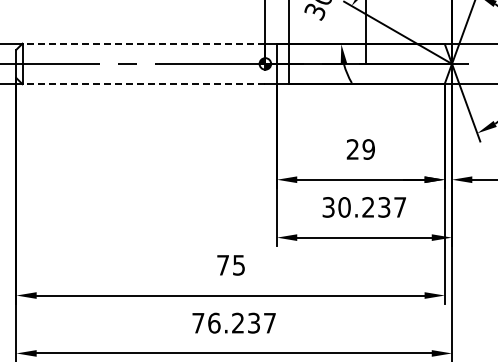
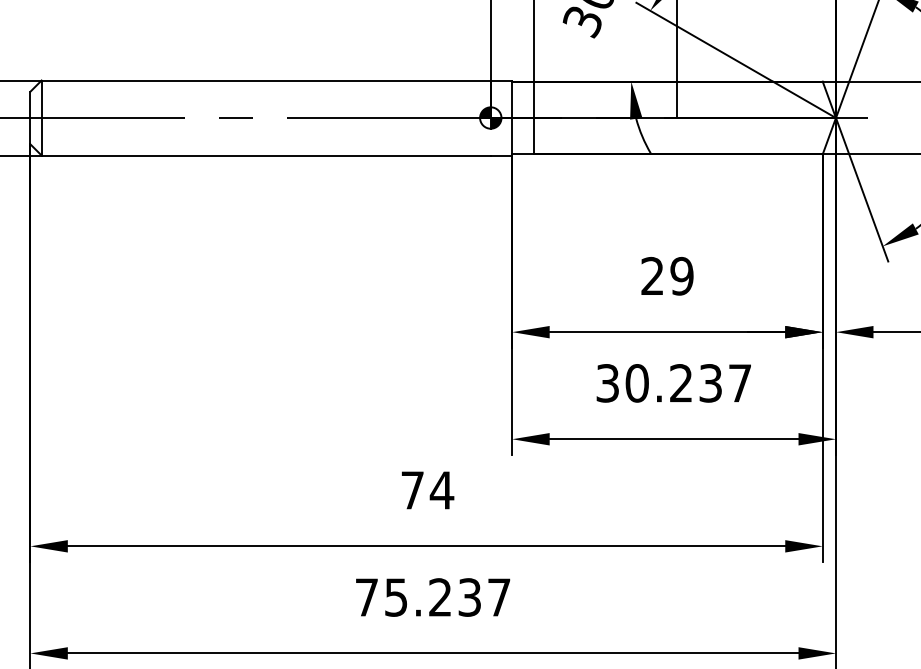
line: (143, 43) -> (265, 80), dashed -> solid
line: (143, 84) -> (265, 156), dashed -> solid
text: (238, 265) -> (441, 490), 75 -> 74
text: (214, 322) -> (396, 596), 76.237 -> 75.237

